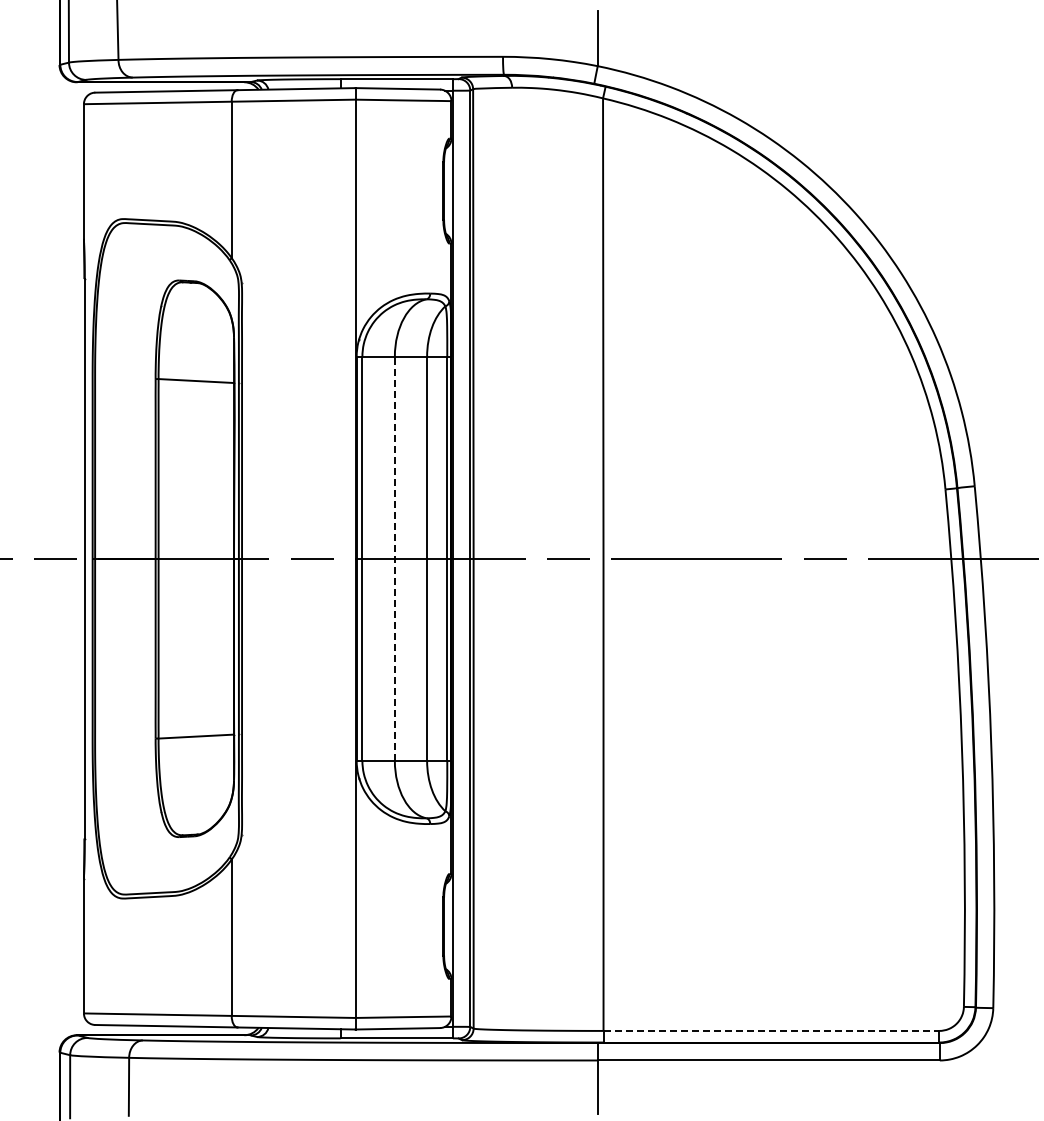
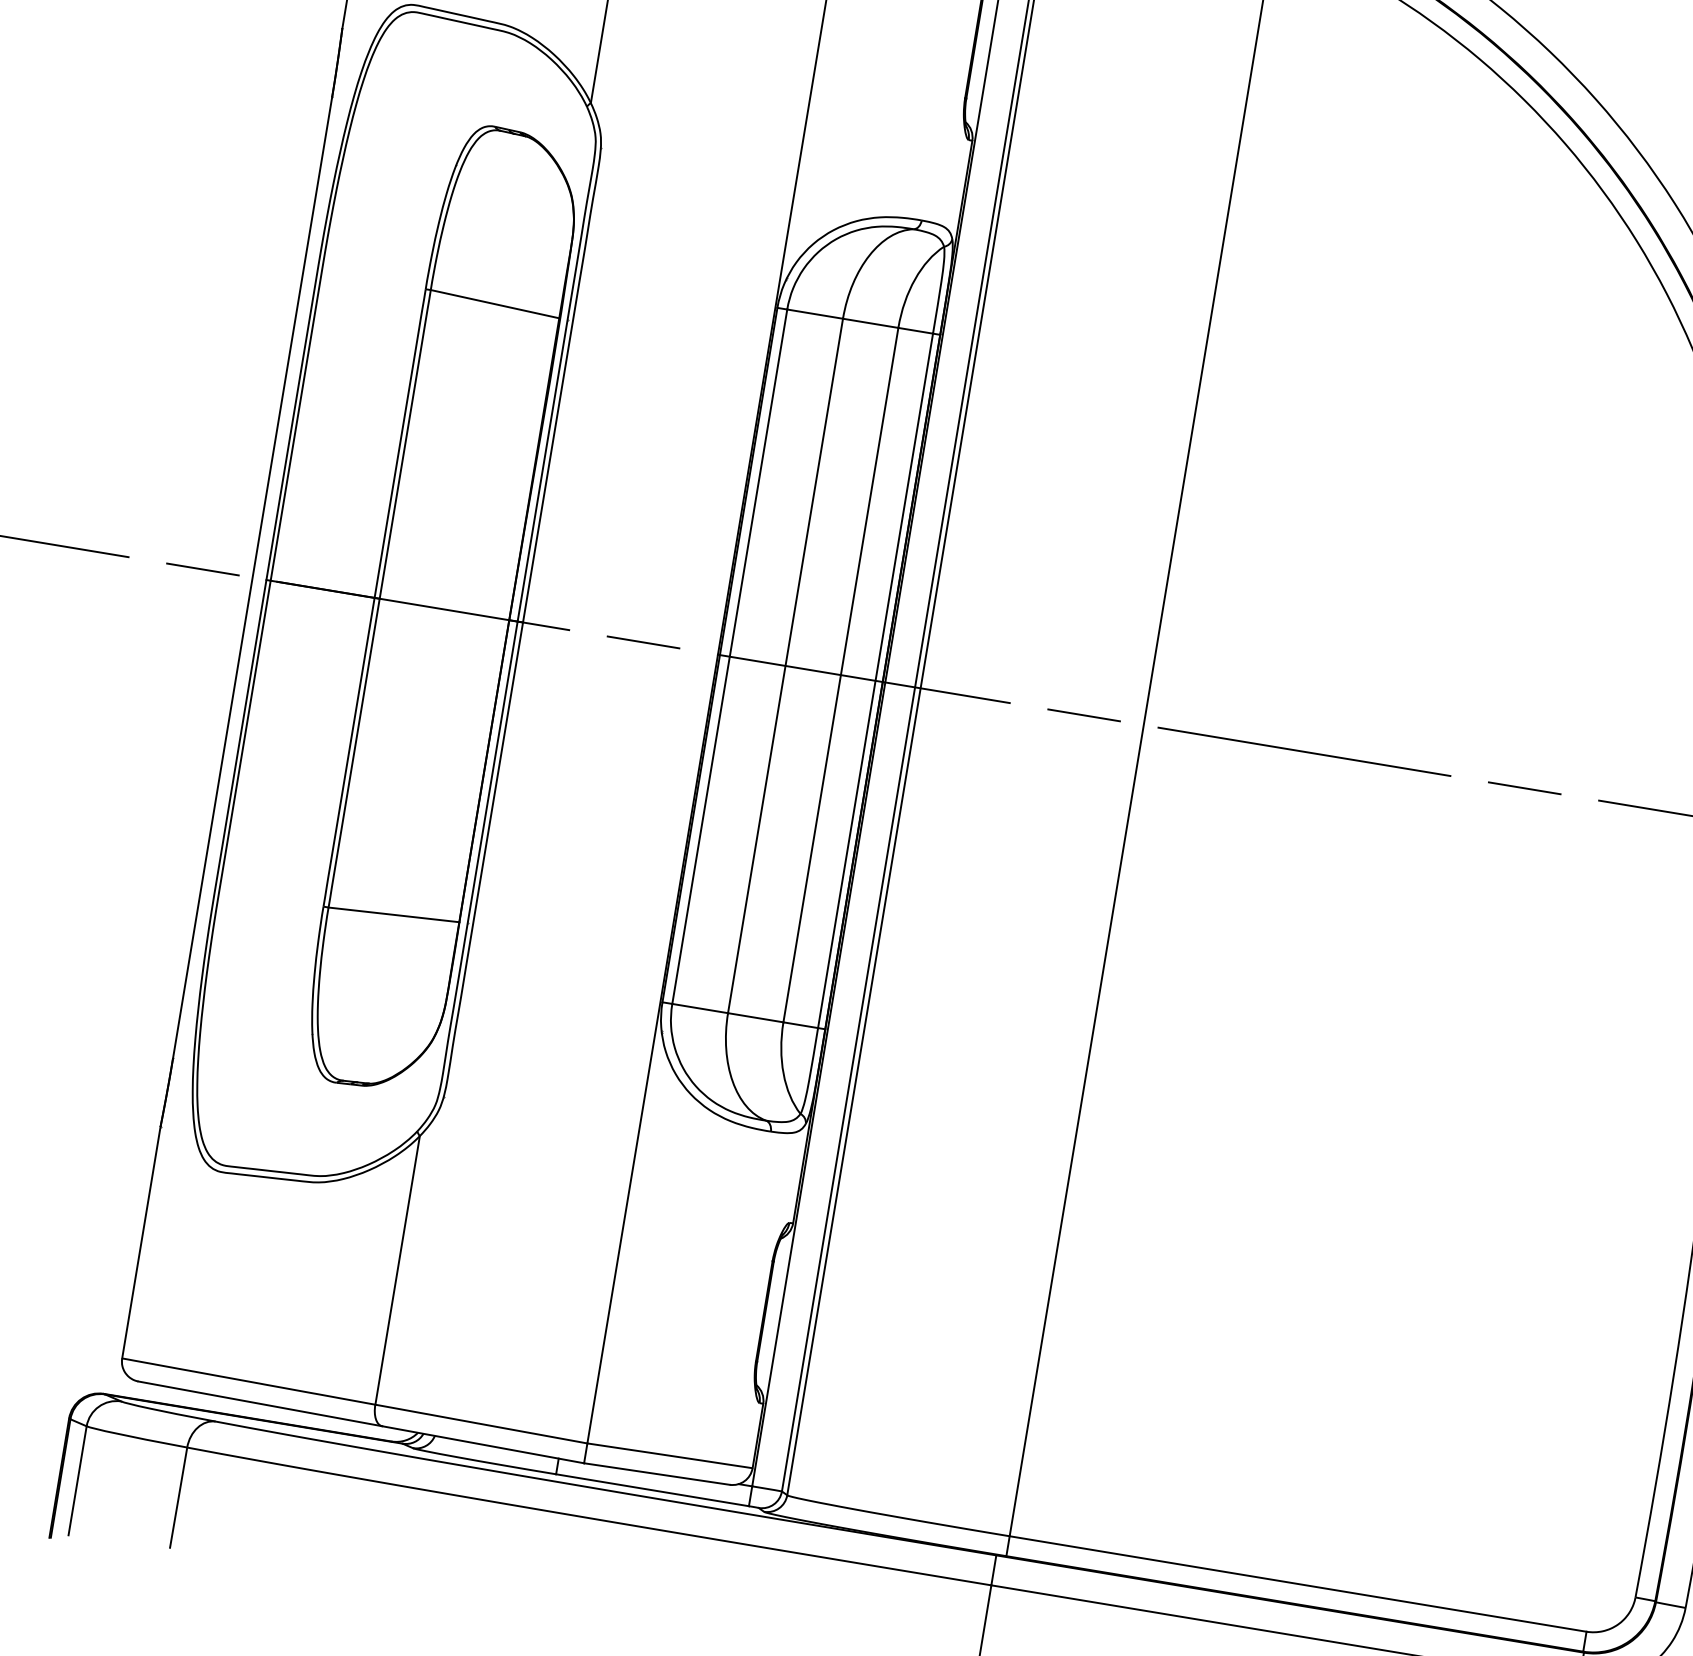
line: (394, 558) -> (784, 665), dashed -> solid
line: (771, 1030) -> (1298, 1583), dashed -> solid

